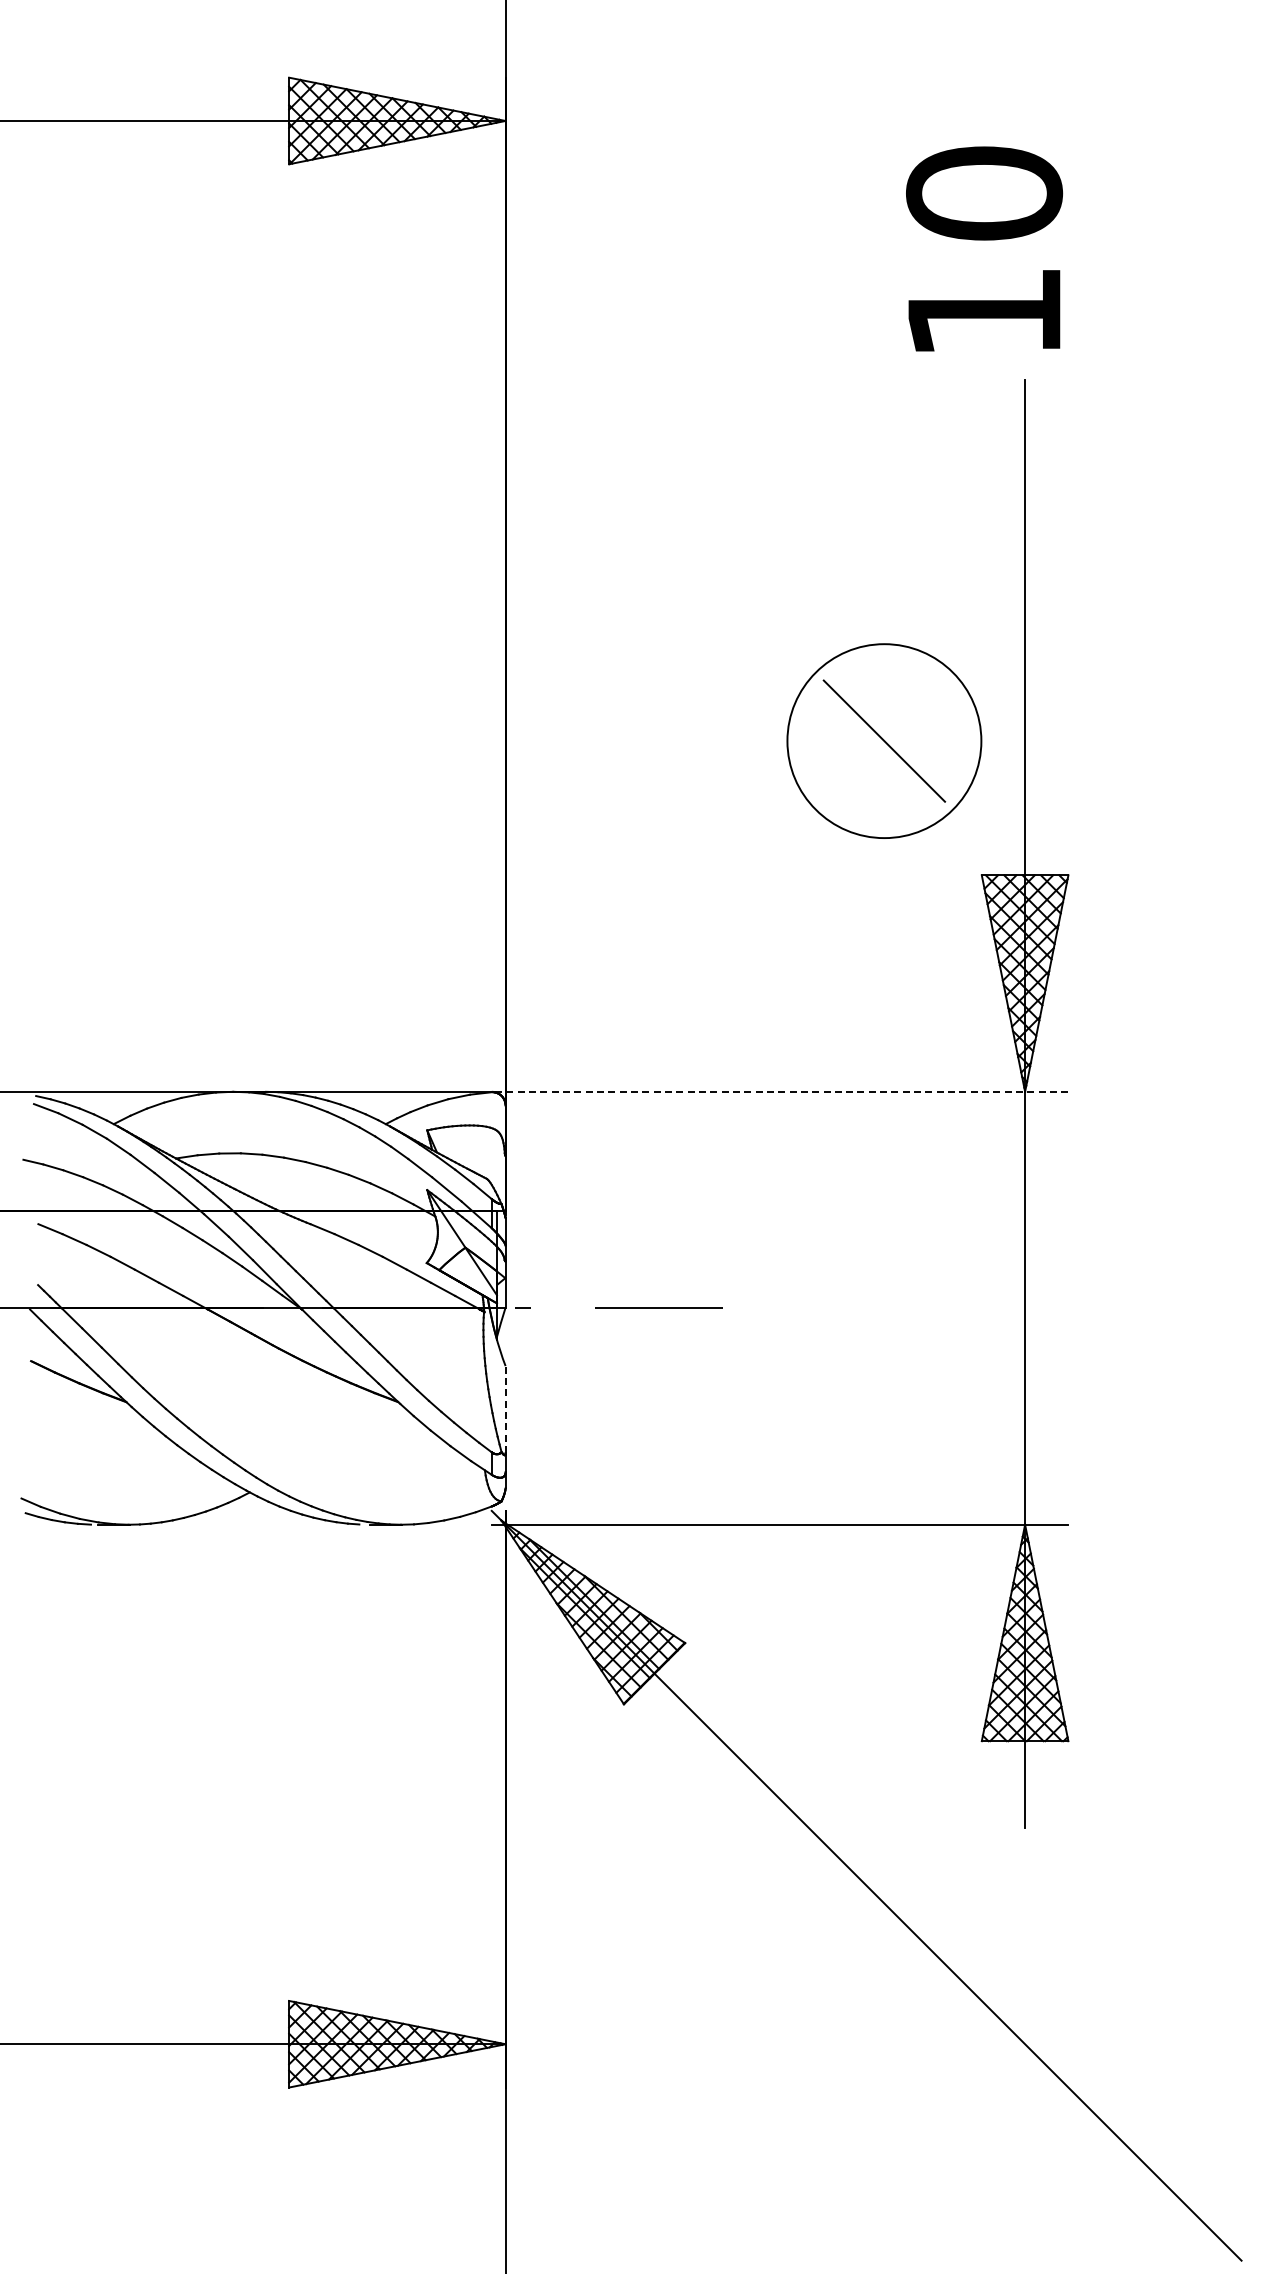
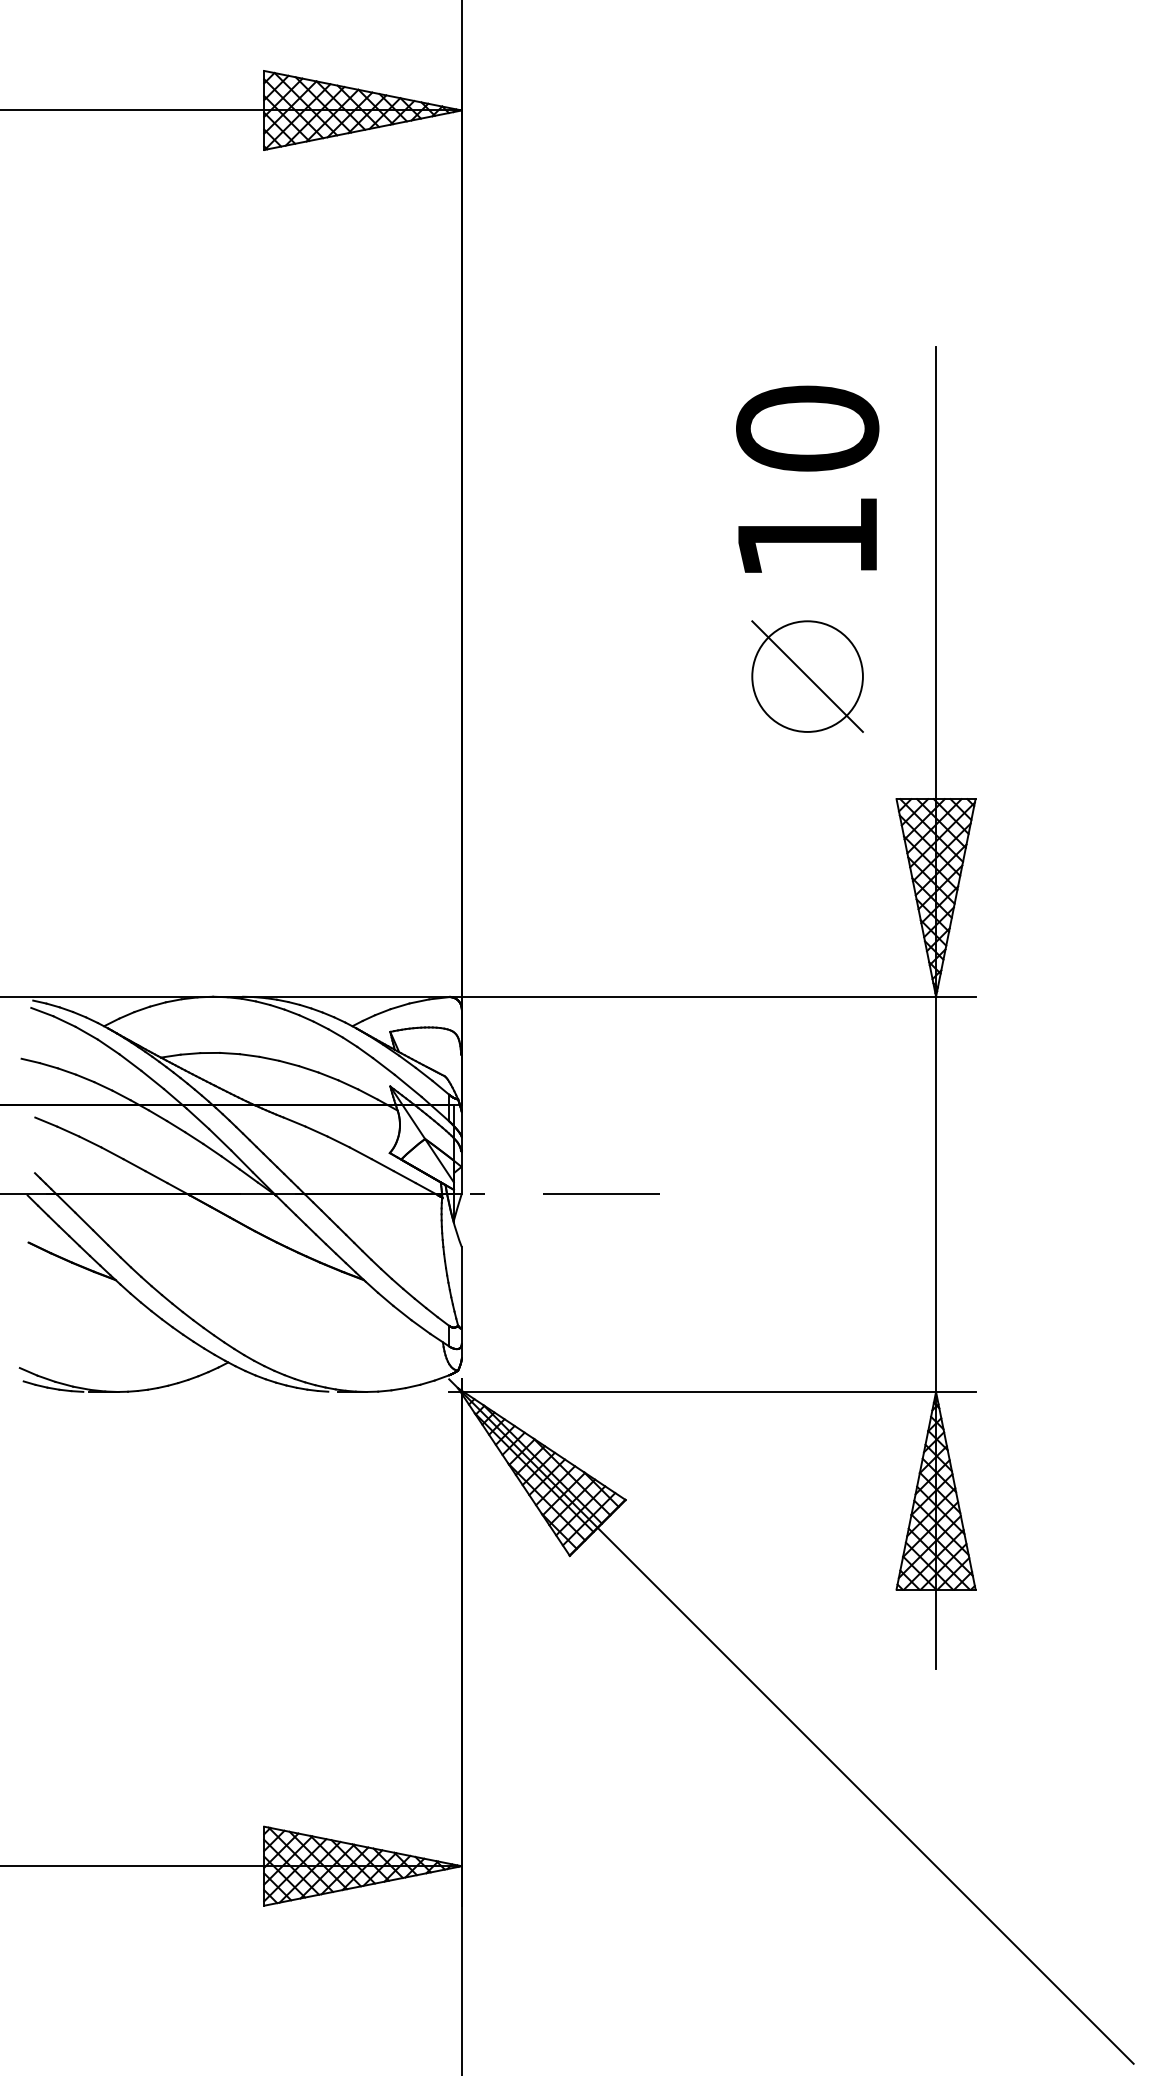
text: (984, 248) -> (807, 478), moved
circle: (884, 740) -> (807, 676), size x0.62
line: (779, 1091) -> (711, 996), dashed -> solid
line: (505, 1409) -> (461, 1286), dashed -> solid

